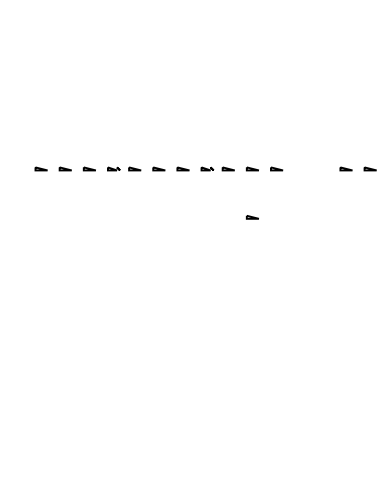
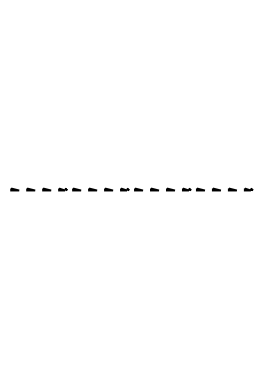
part: (311, 168) -> (193, 189), added
part: (252, 217) -> (154, 221), removed

